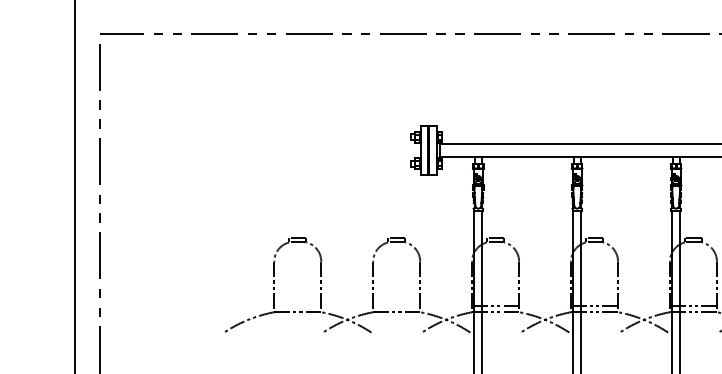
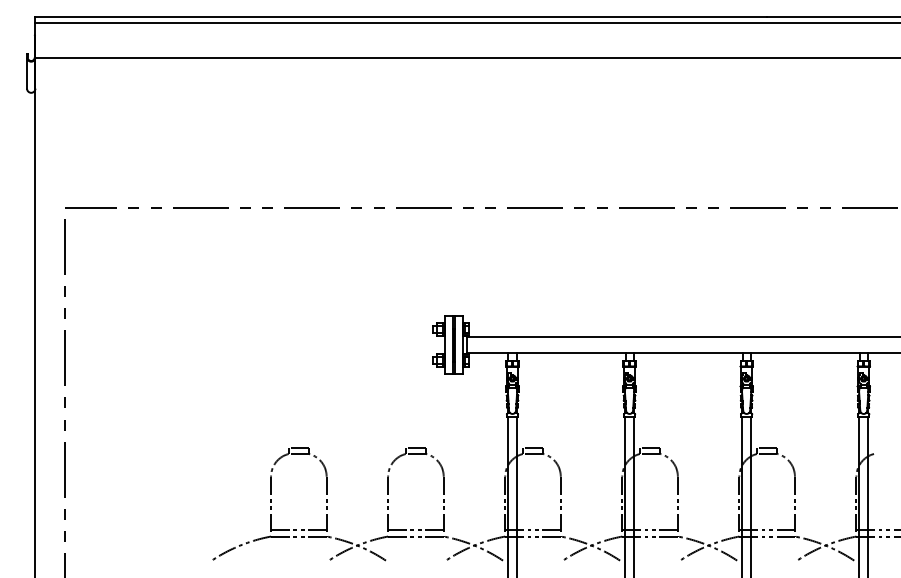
line: (297, 306) -> (298, 529), added
line: (396, 306) -> (415, 529), added

